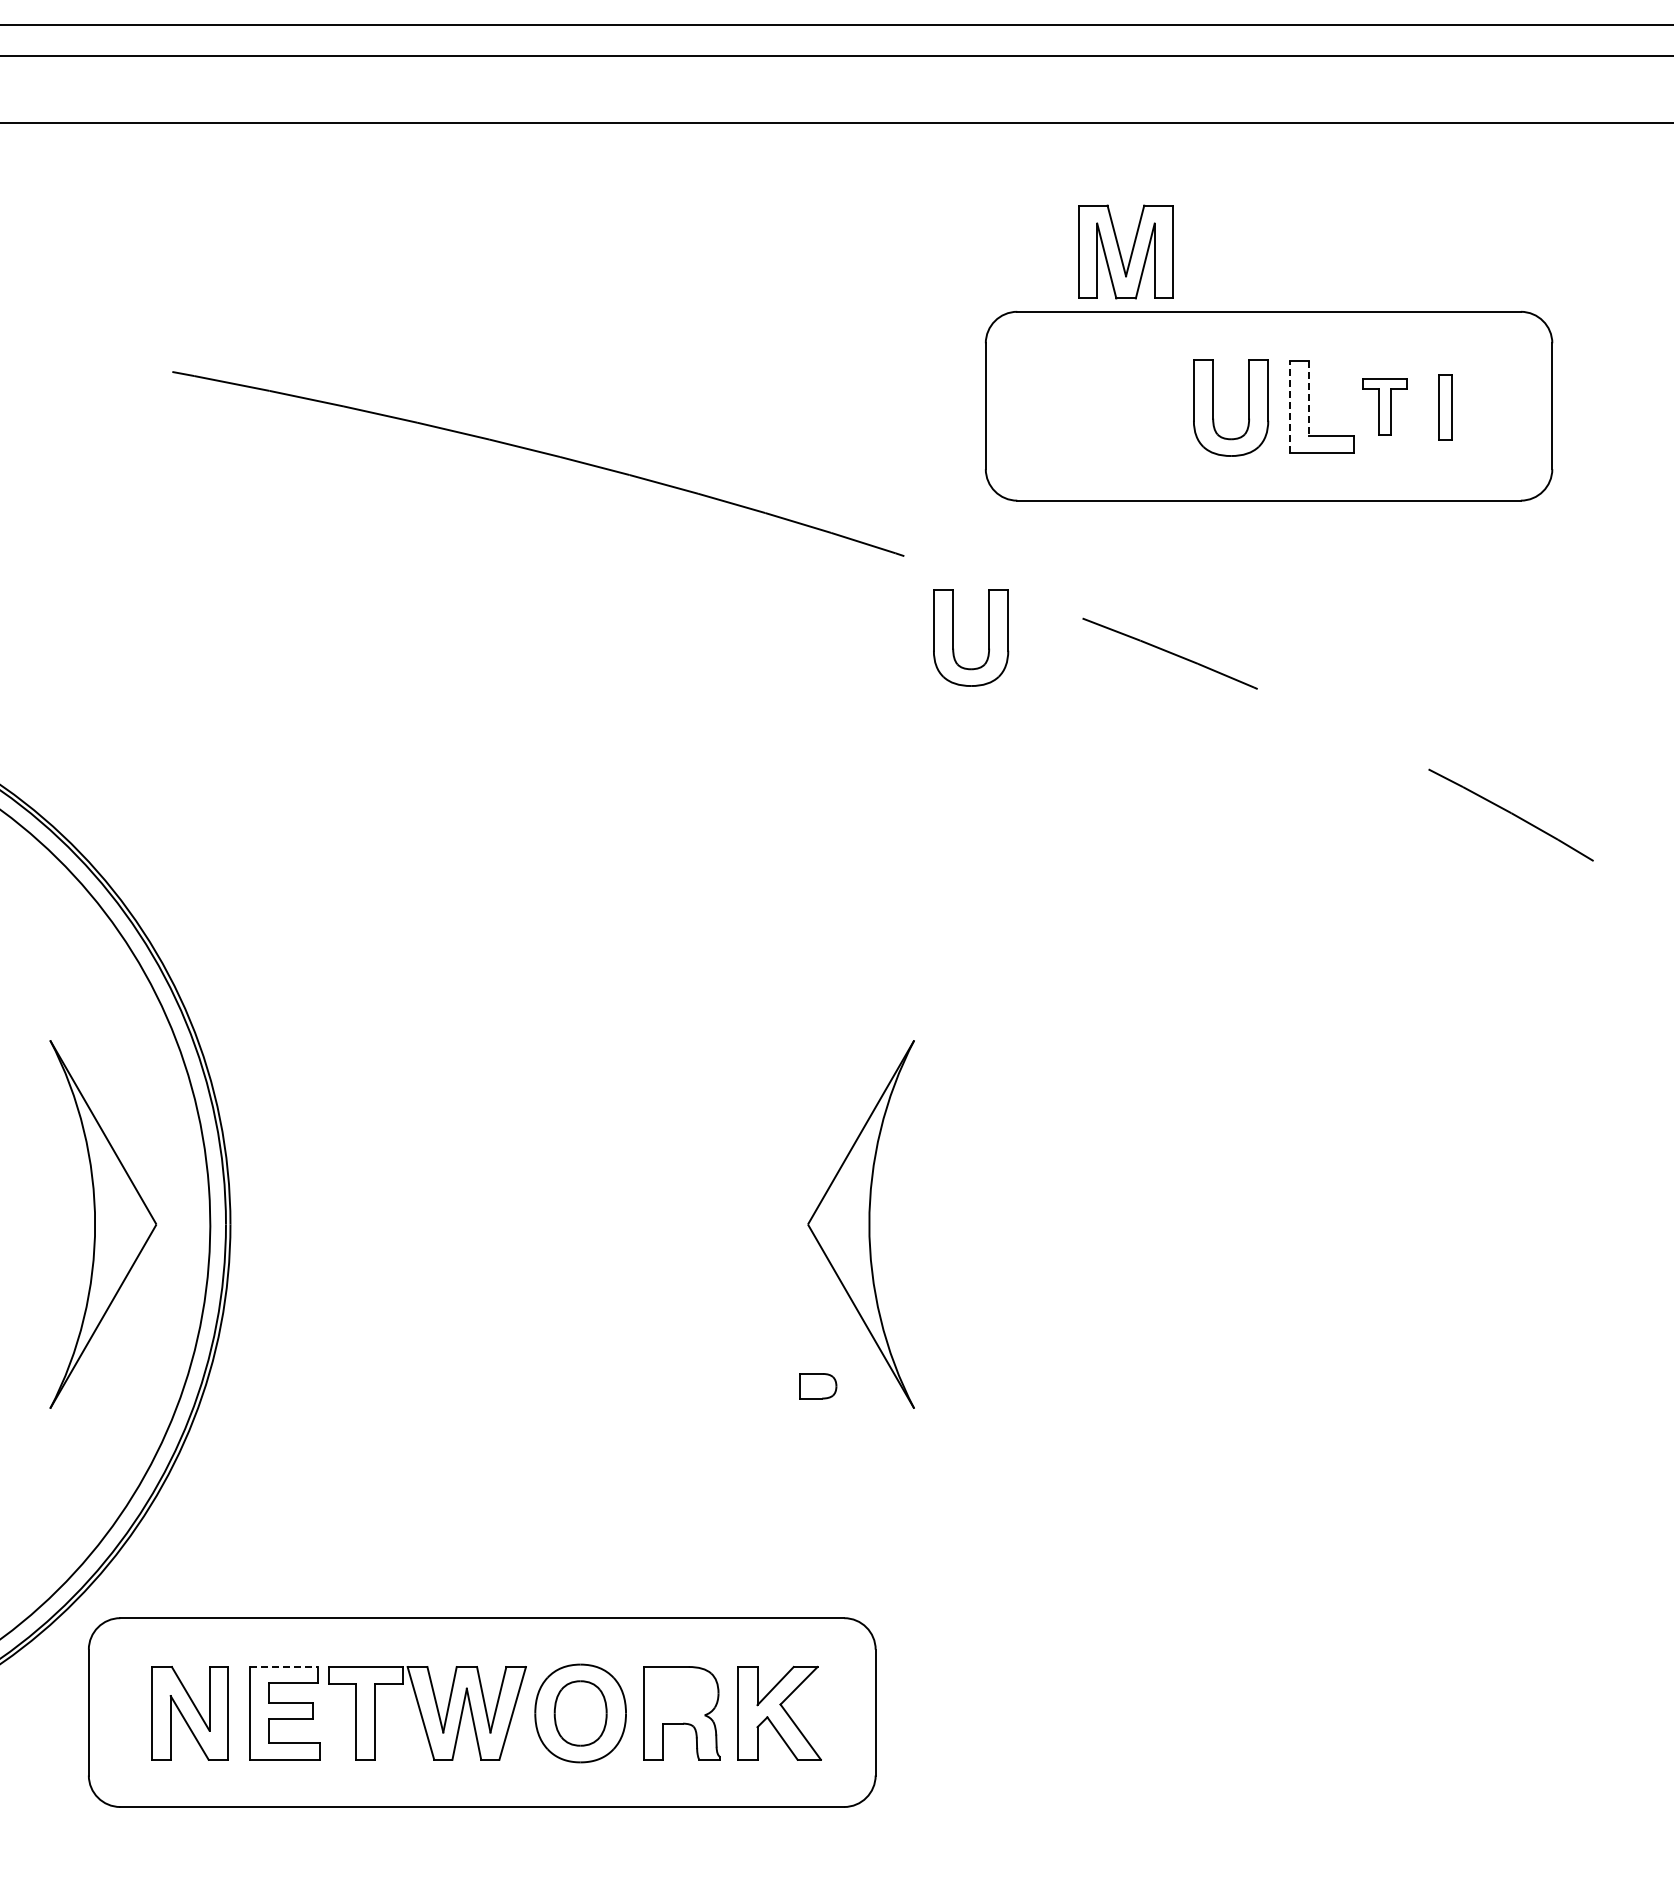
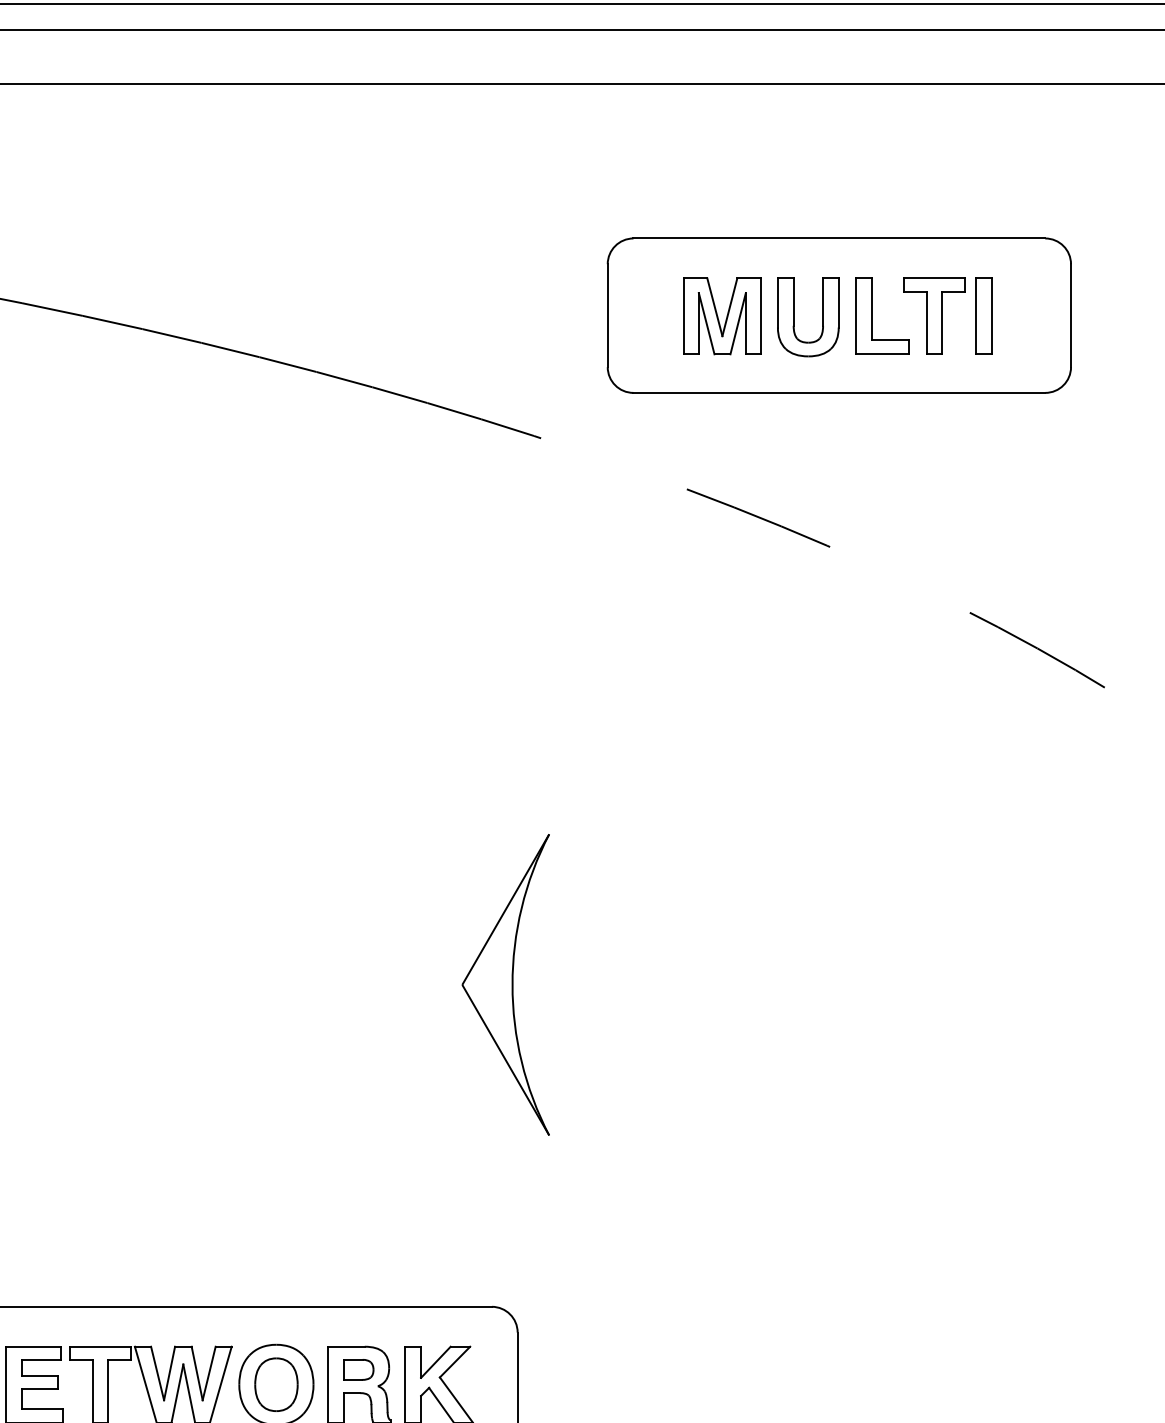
part: (1125, 251) -> (721, 315), moved
line: (1308, 398) -> (871, 309), dashed -> solid
line: (1289, 406) -> (856, 315), dashed -> solid
part: (1384, 406) -> (933, 315), size x1.67
part: (1445, 406) -> (983, 315), size x1.43
part: (988, 637) -> (609, 504), removed
part: (818, 1386) -> (358, 1370), moved
line: (283, 1667) -> (33, 1347), dashed -> solid

